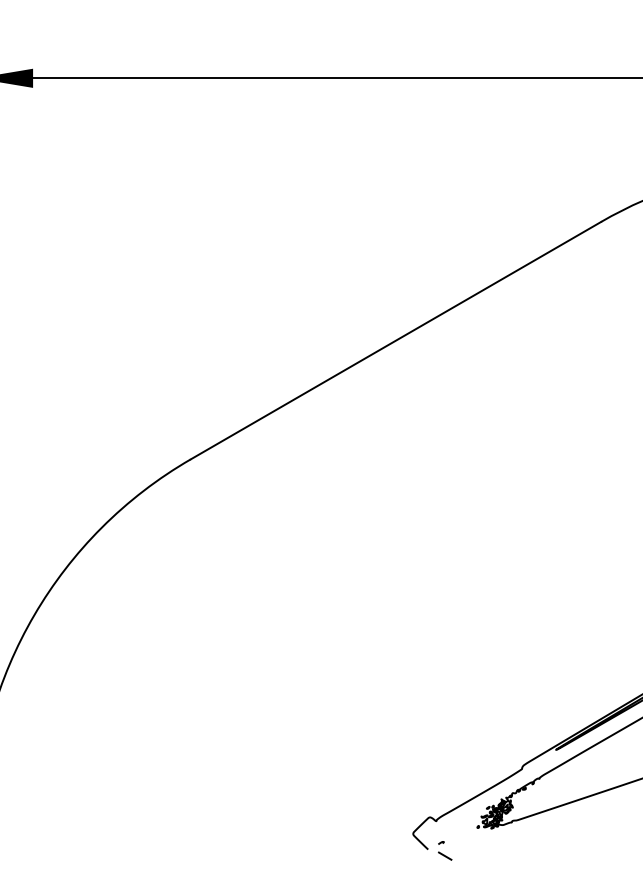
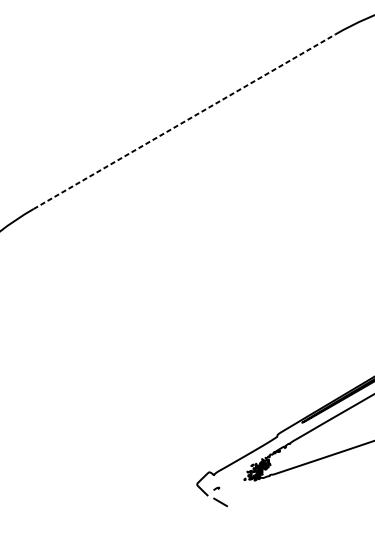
line: (395, 340) -> (184, 121), solid -> dashed
part: (445, 850) -> (220, 496), size x1.4

